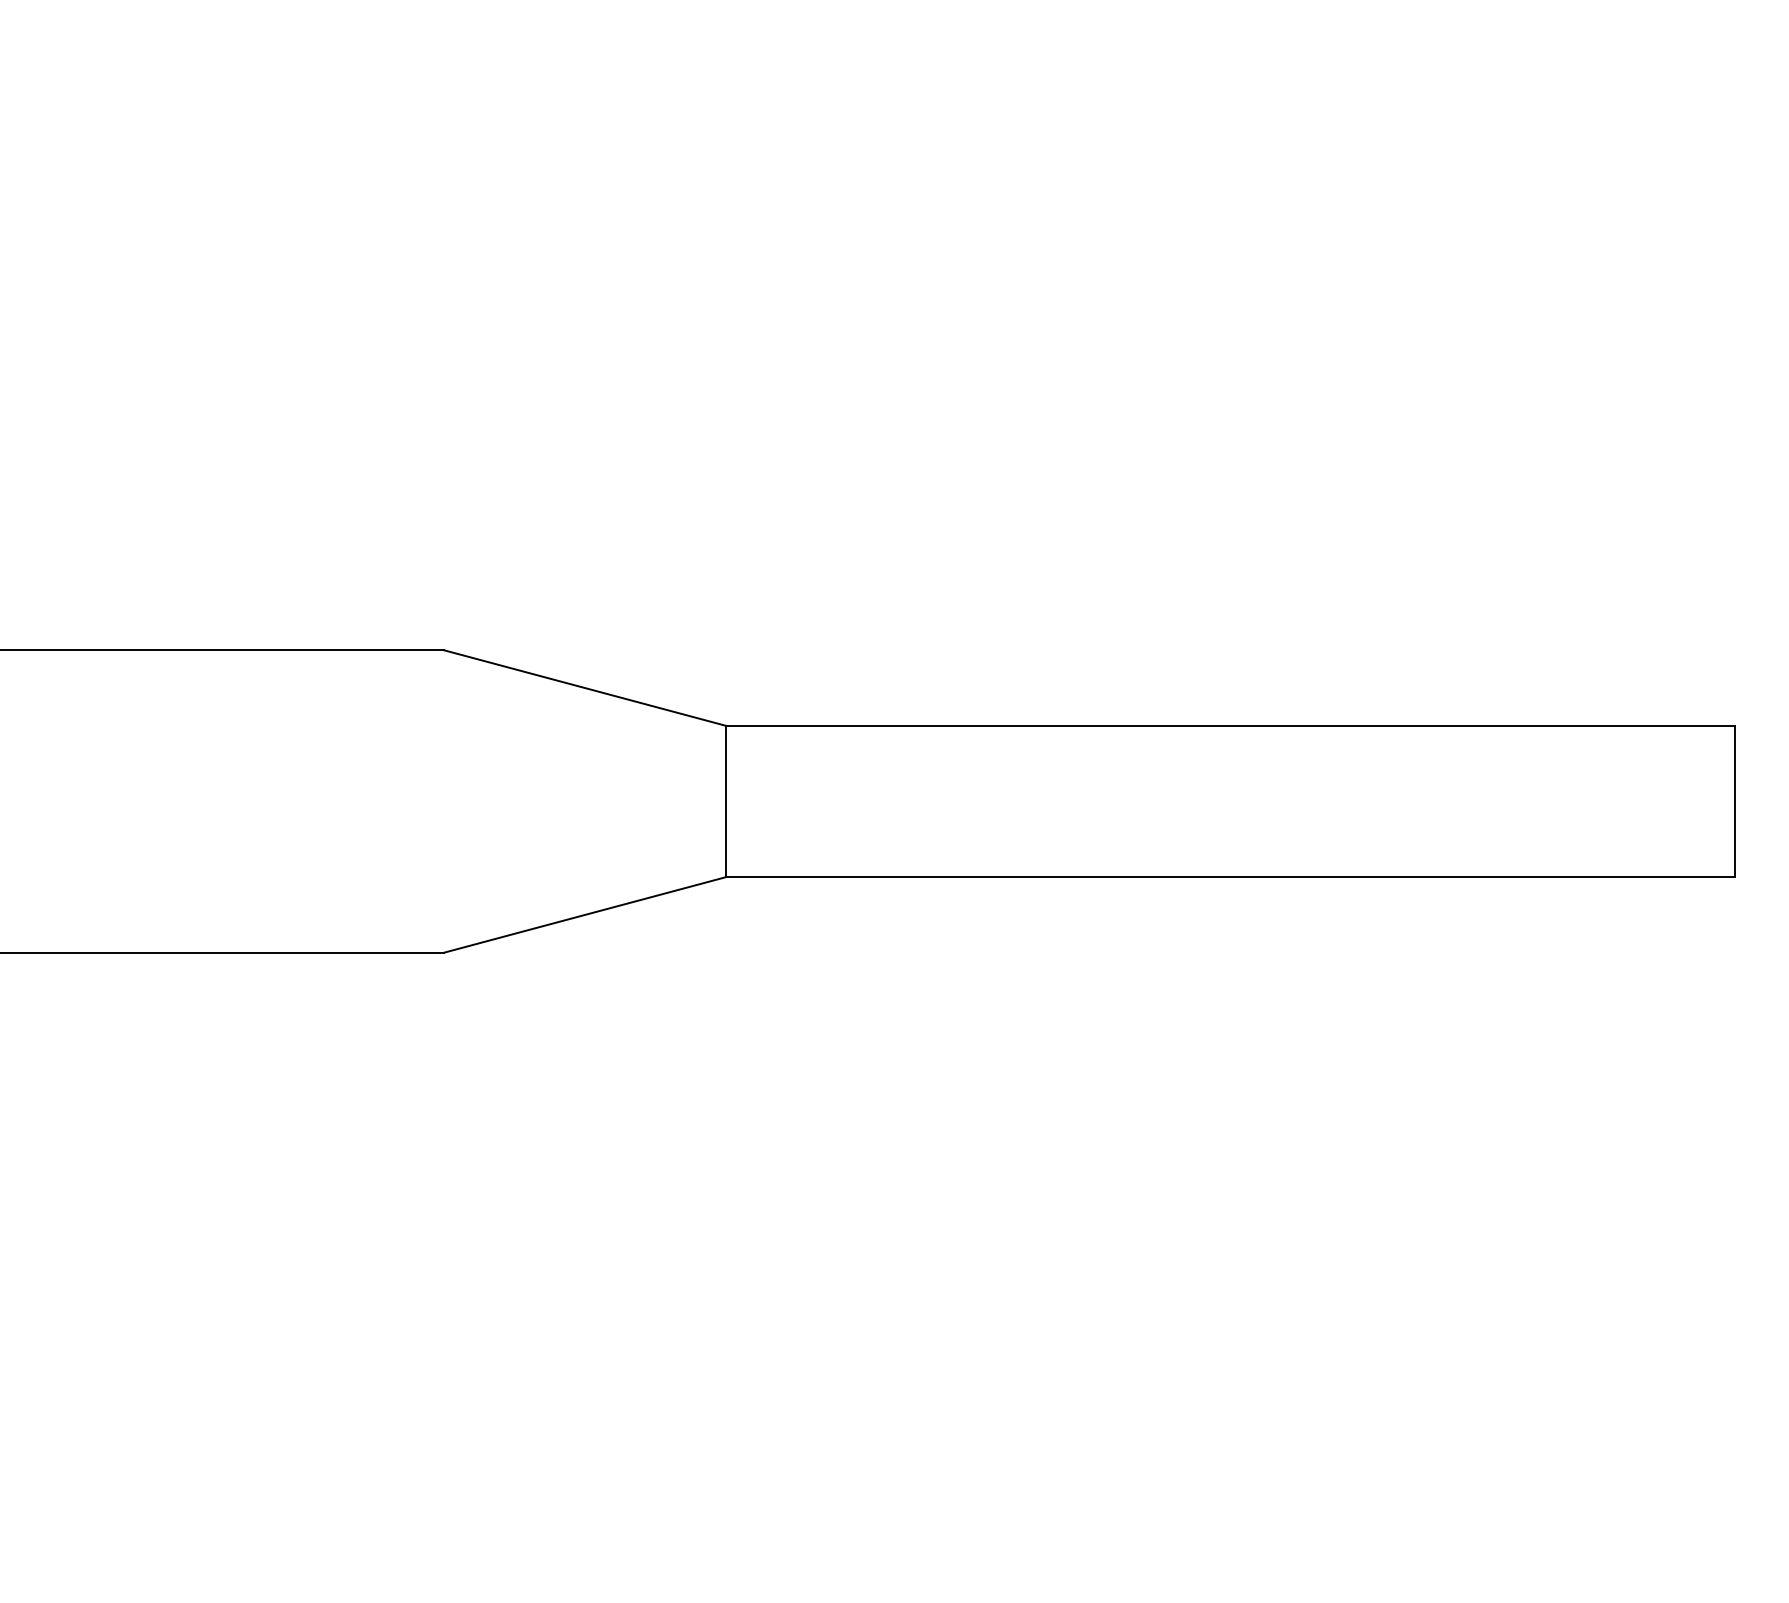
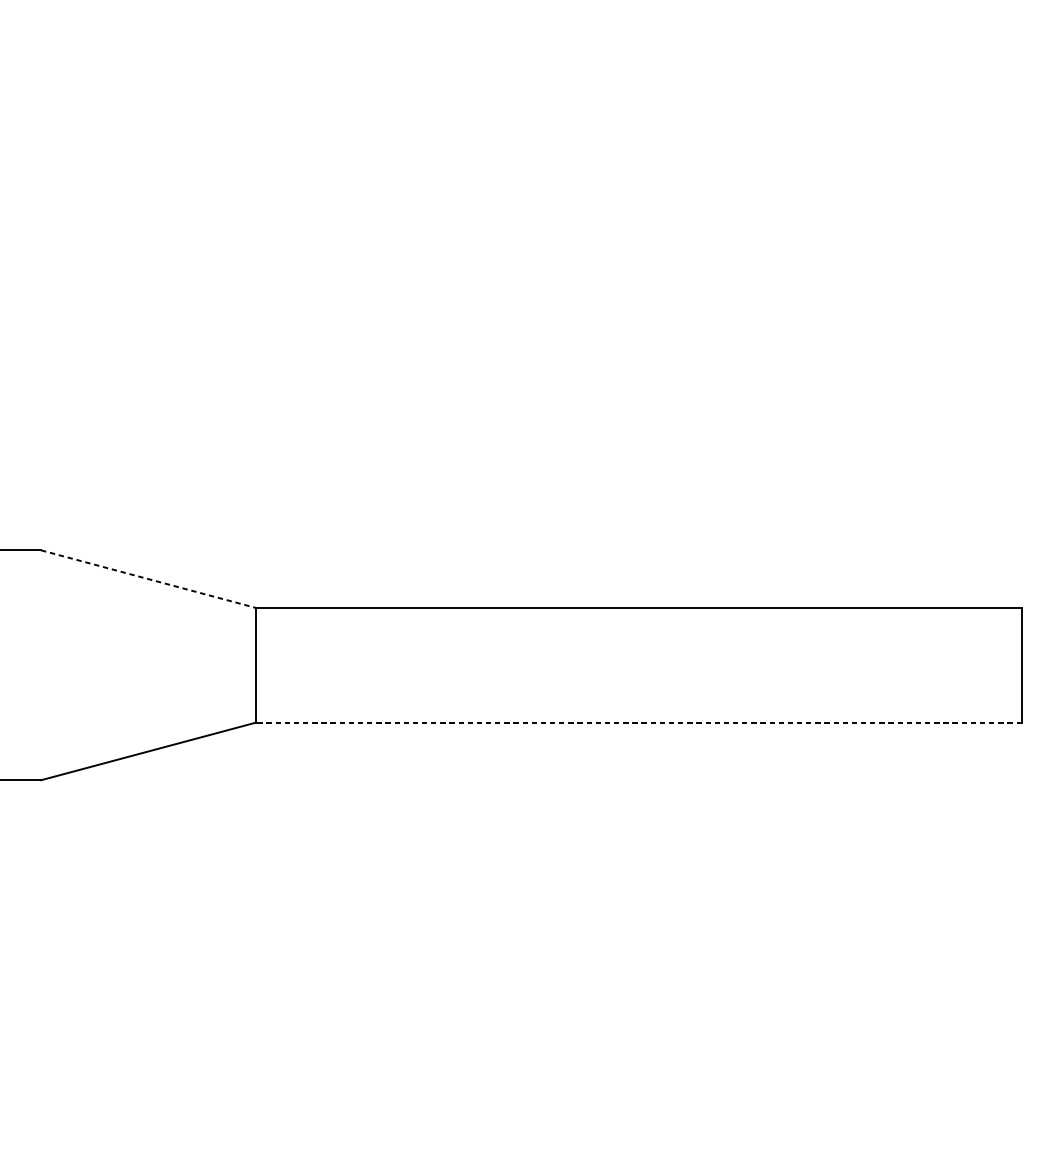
line: (585, 688) -> (148, 579), solid -> dashed
line: (1229, 877) -> (637, 723), solid -> dashed

